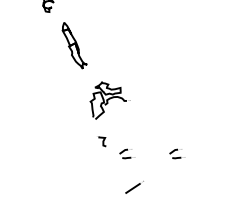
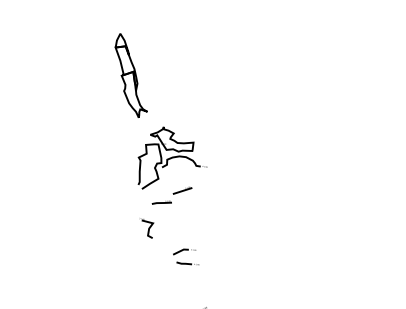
part: (74, 45) -> (131, 75), moved
part: (113, 120) -> (172, 196), added
part: (177, 153) -> (271, 270), removed

